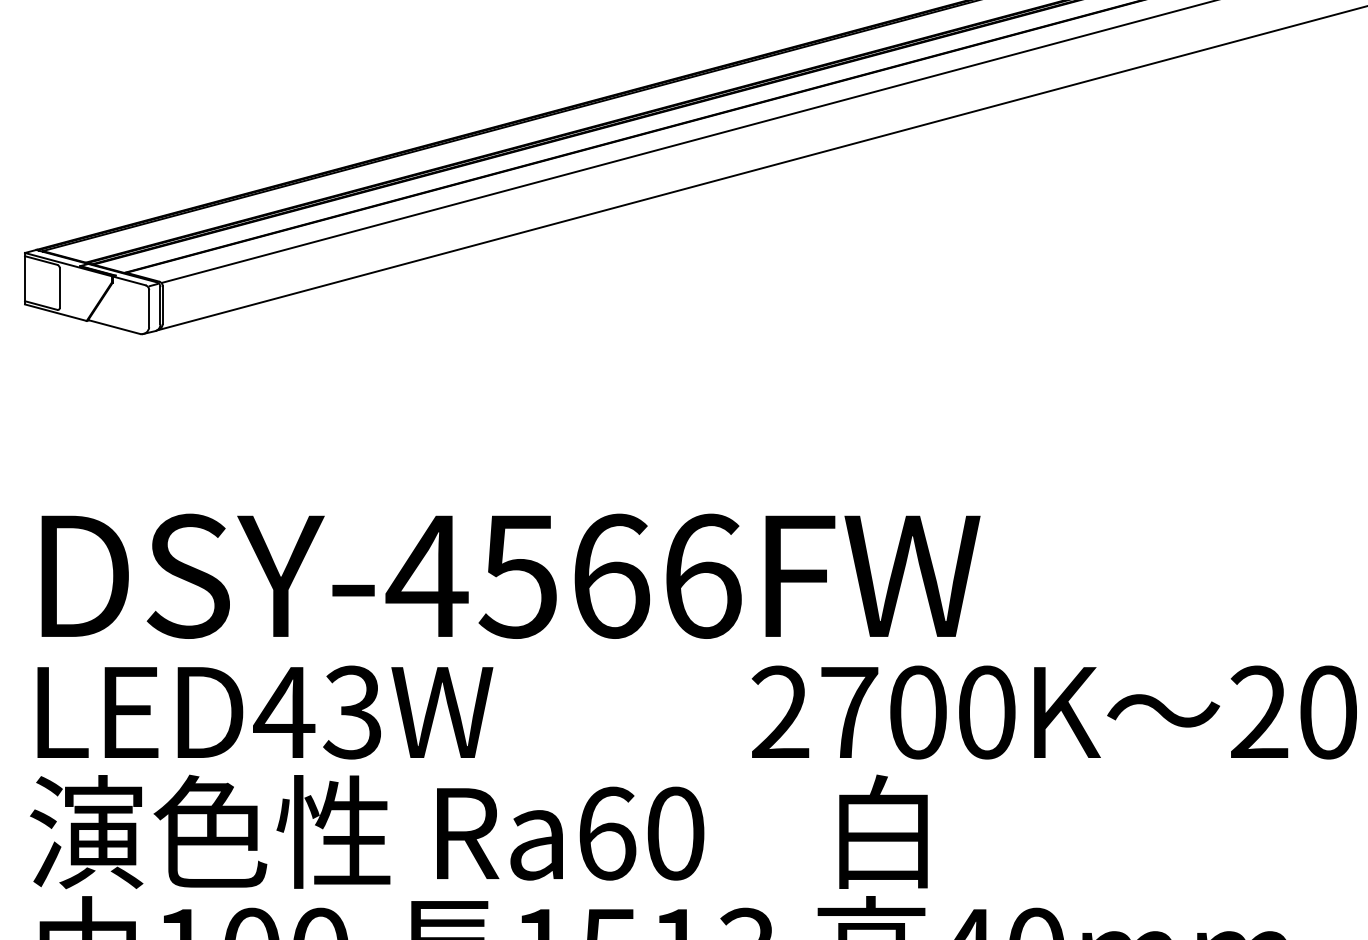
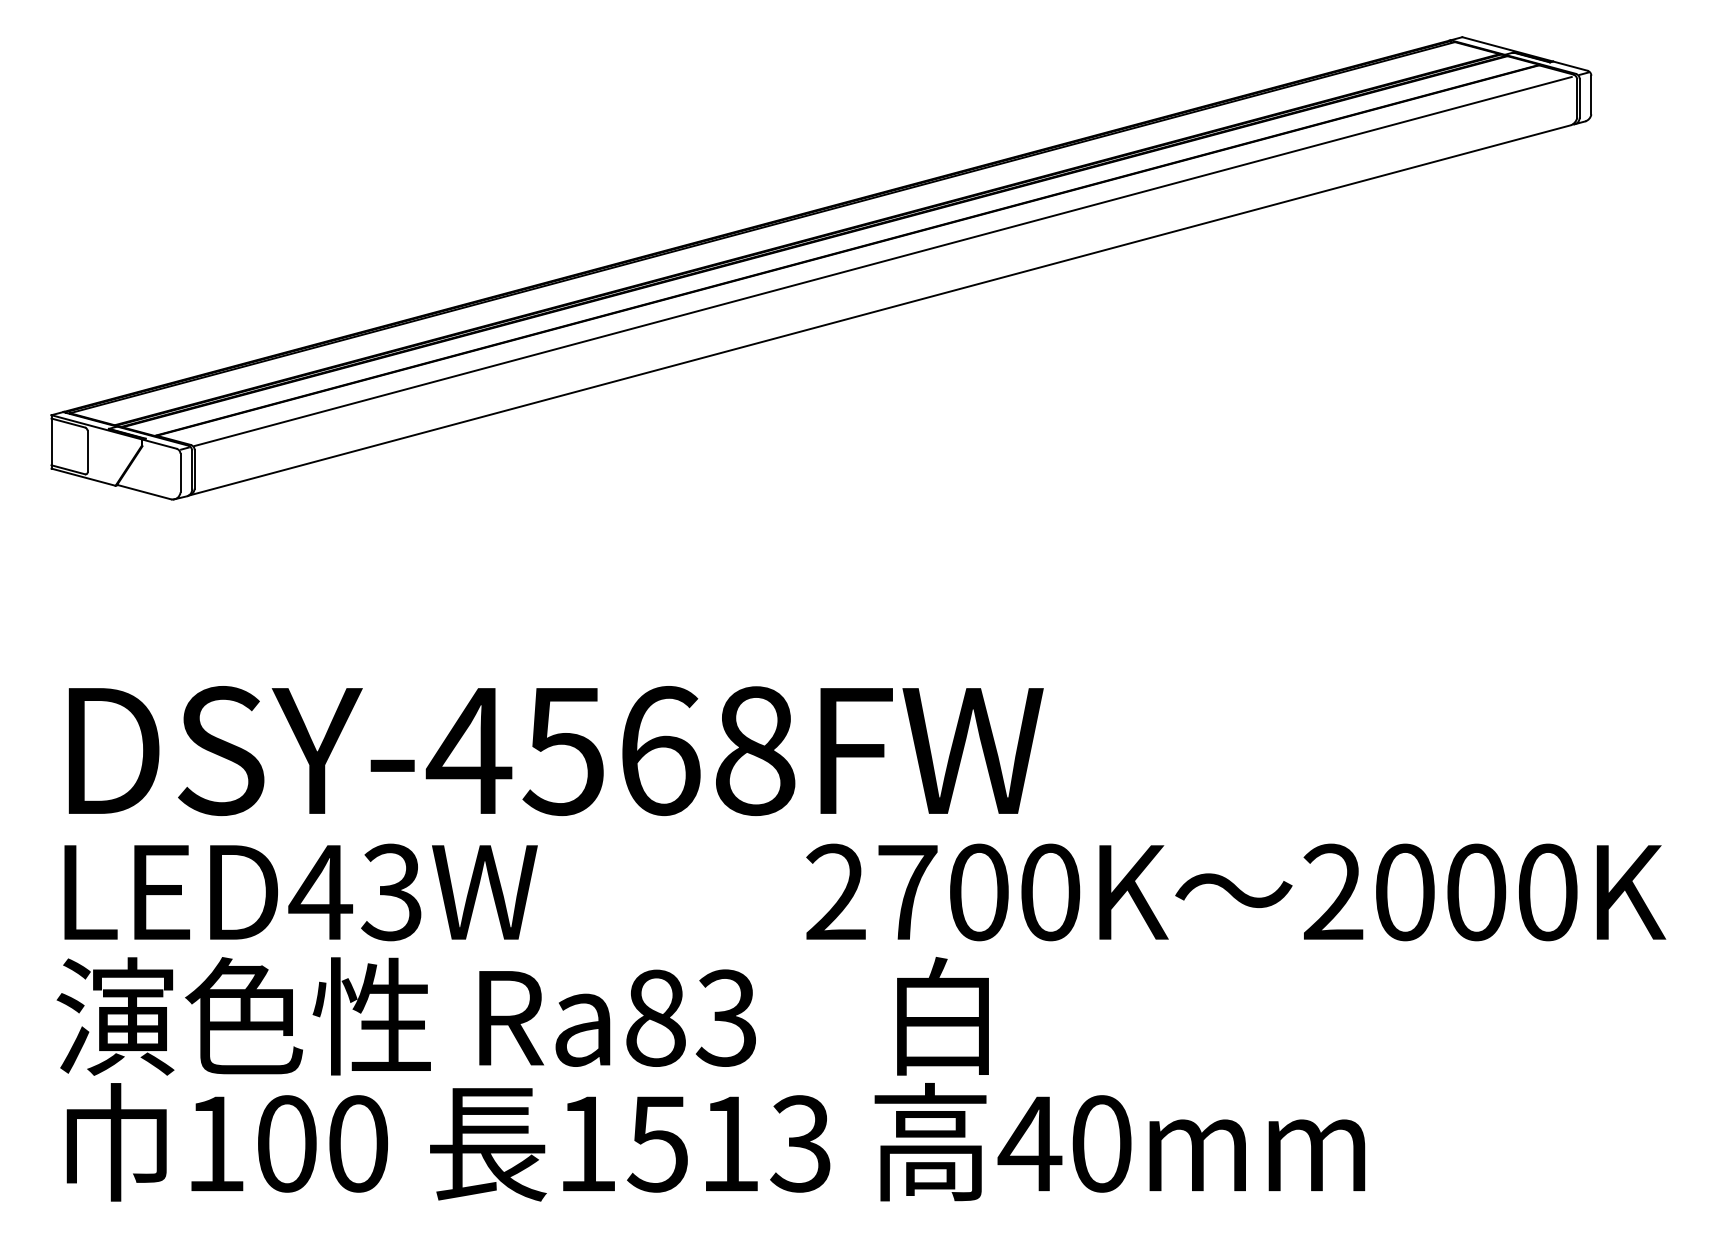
text: (702, 576) -> (755, 751), DSY-4566FW -> DSY-4568FW
text: (641, 832) -> (691, 1017), Ra60 -> Ra83

